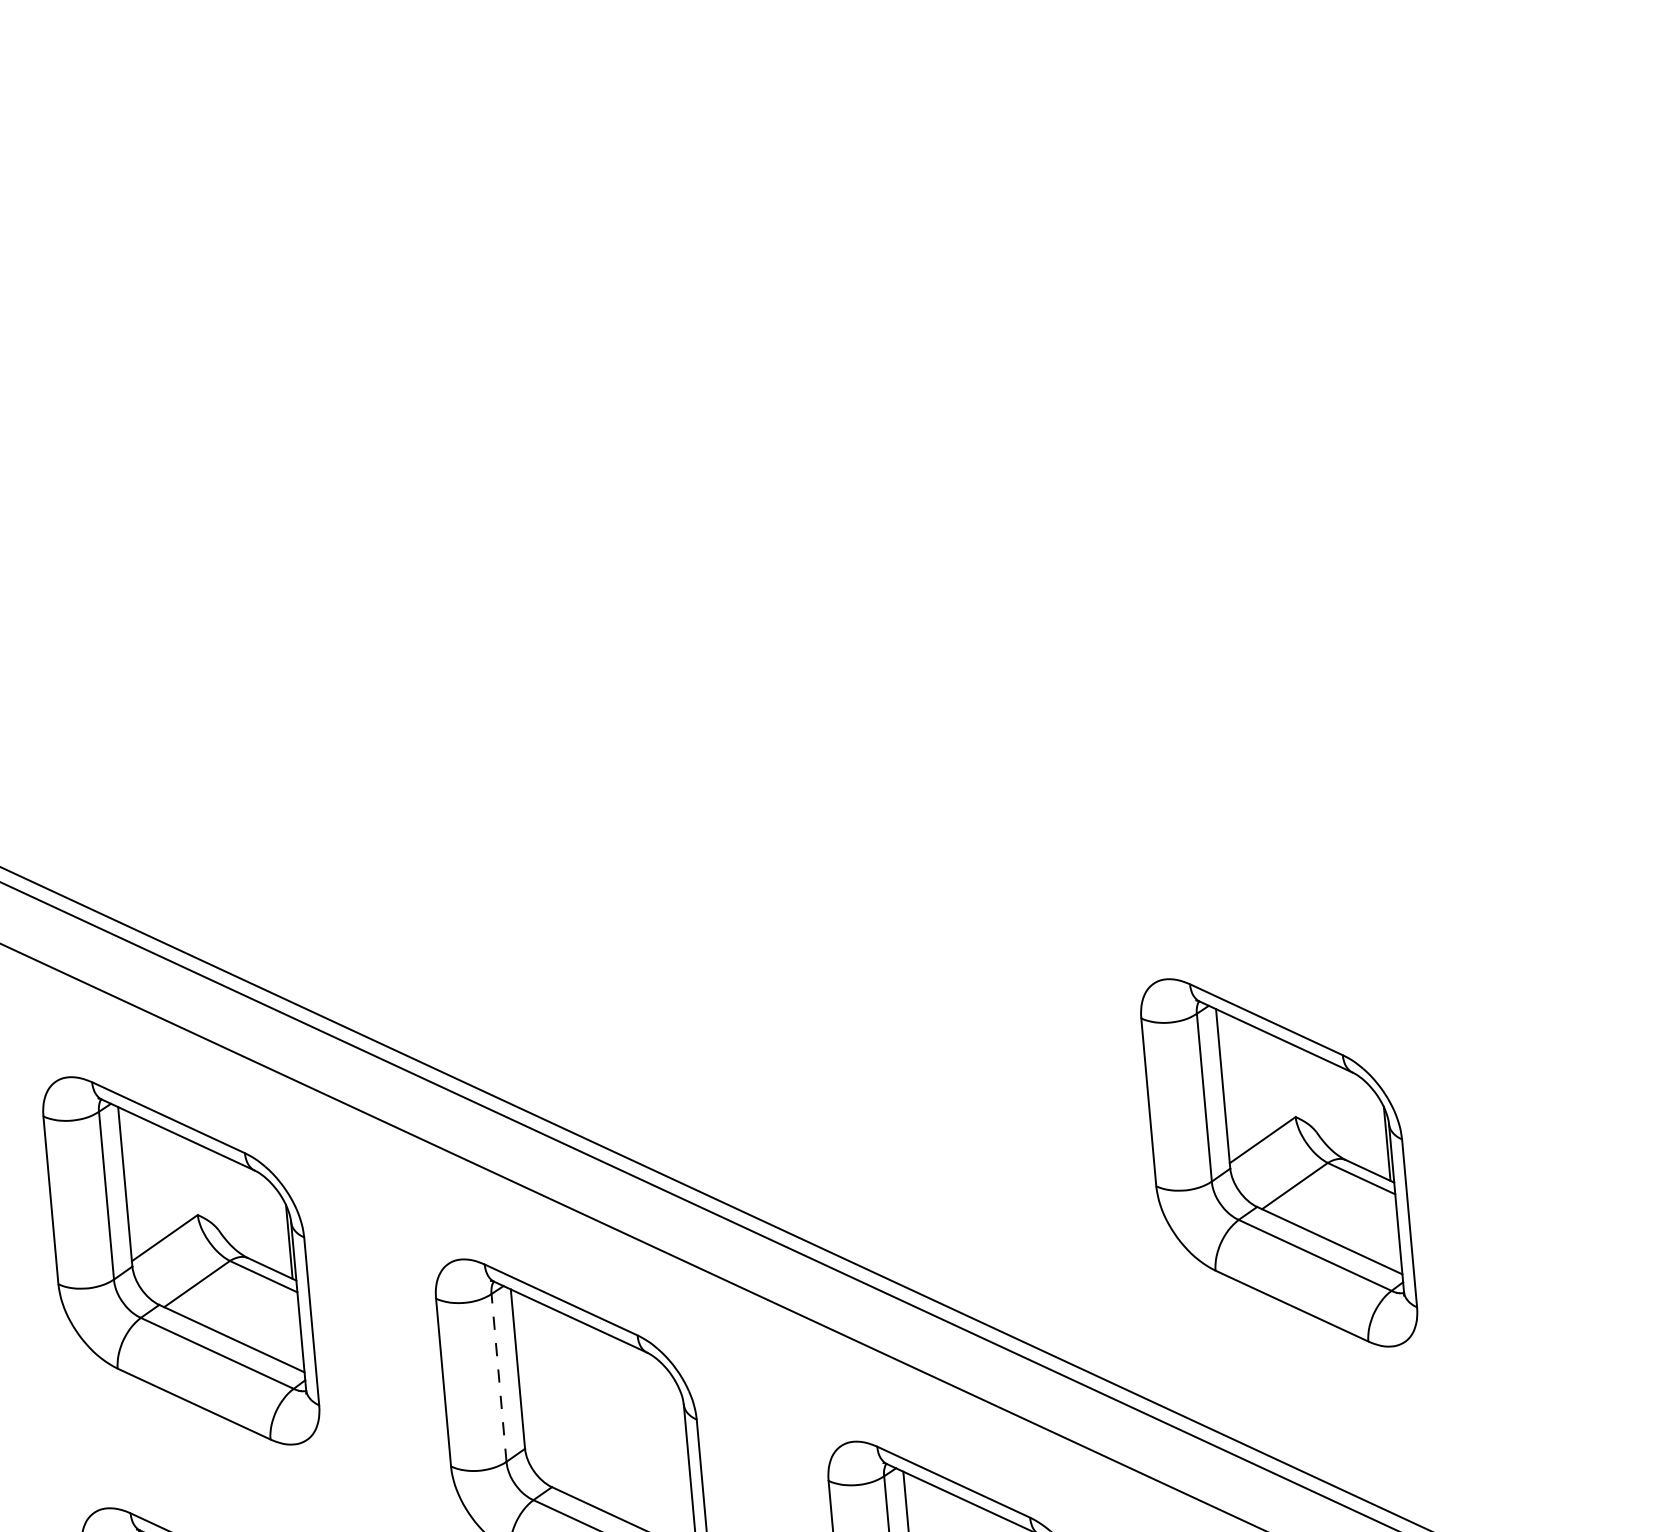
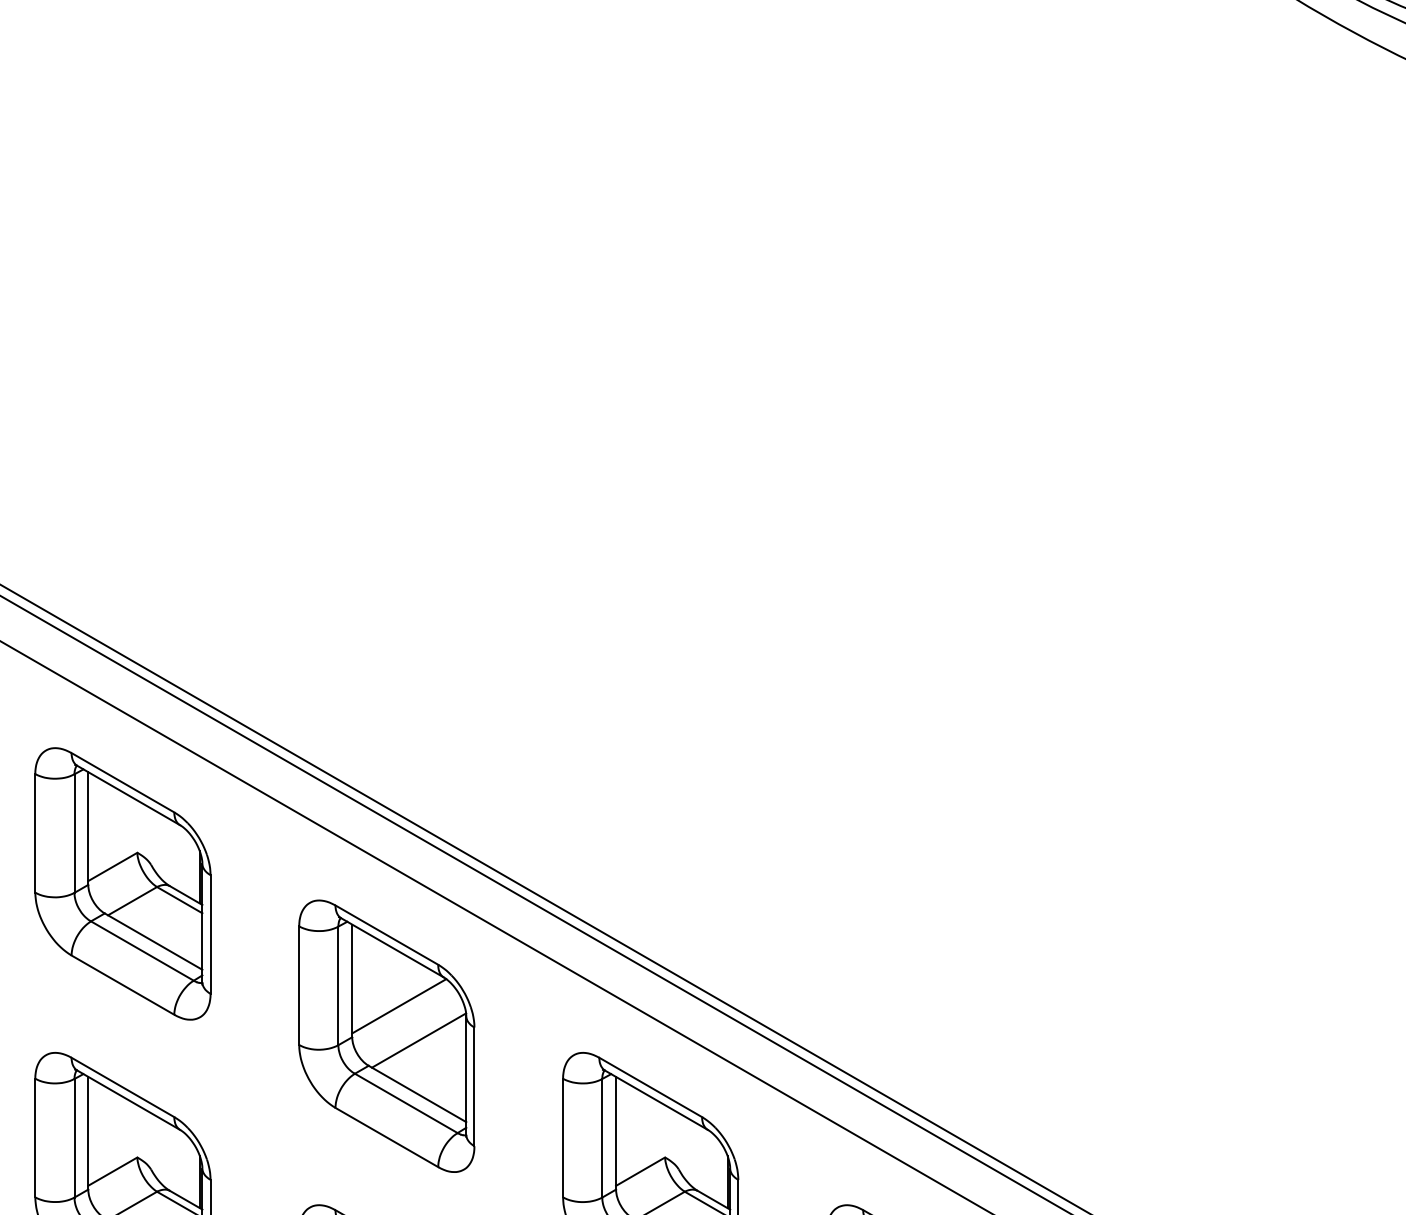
part: (1278, 1162) -> (898, 883), removed
line: (499, 1377) -> (338, 985), dashed -> solid
line: (588, 1399) -> (399, 1006), added
line: (620, 1444) -> (419, 1040), added

